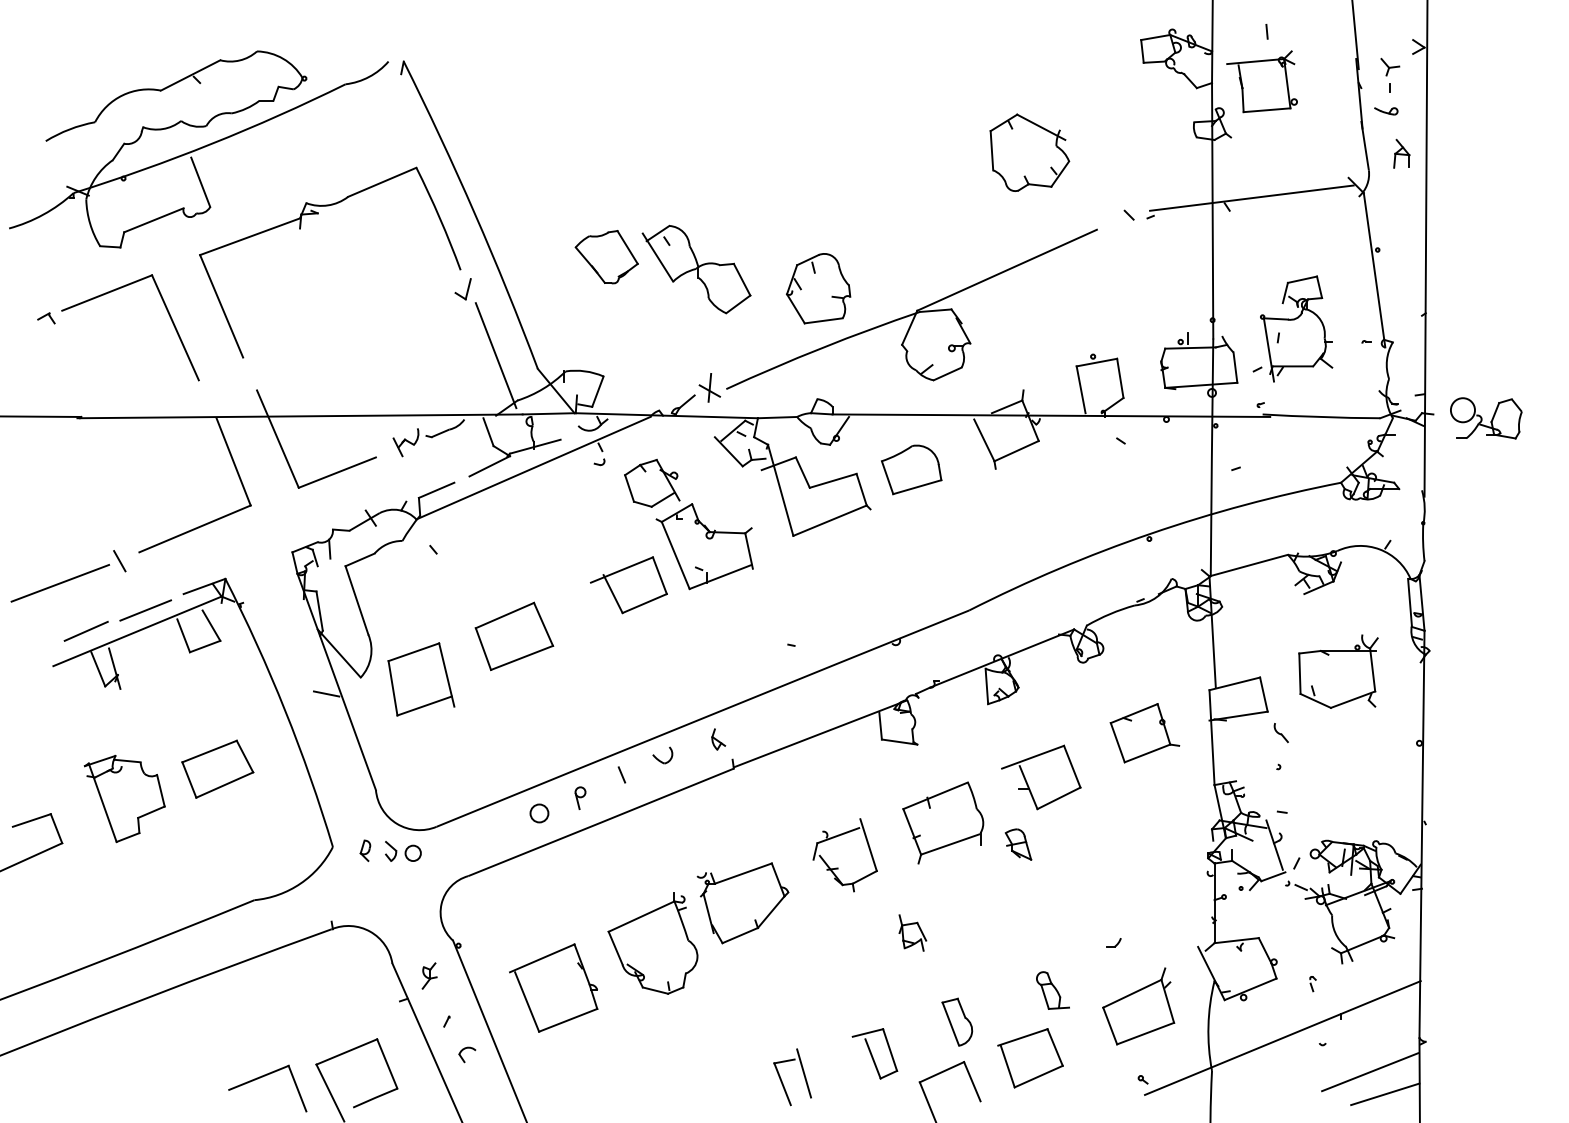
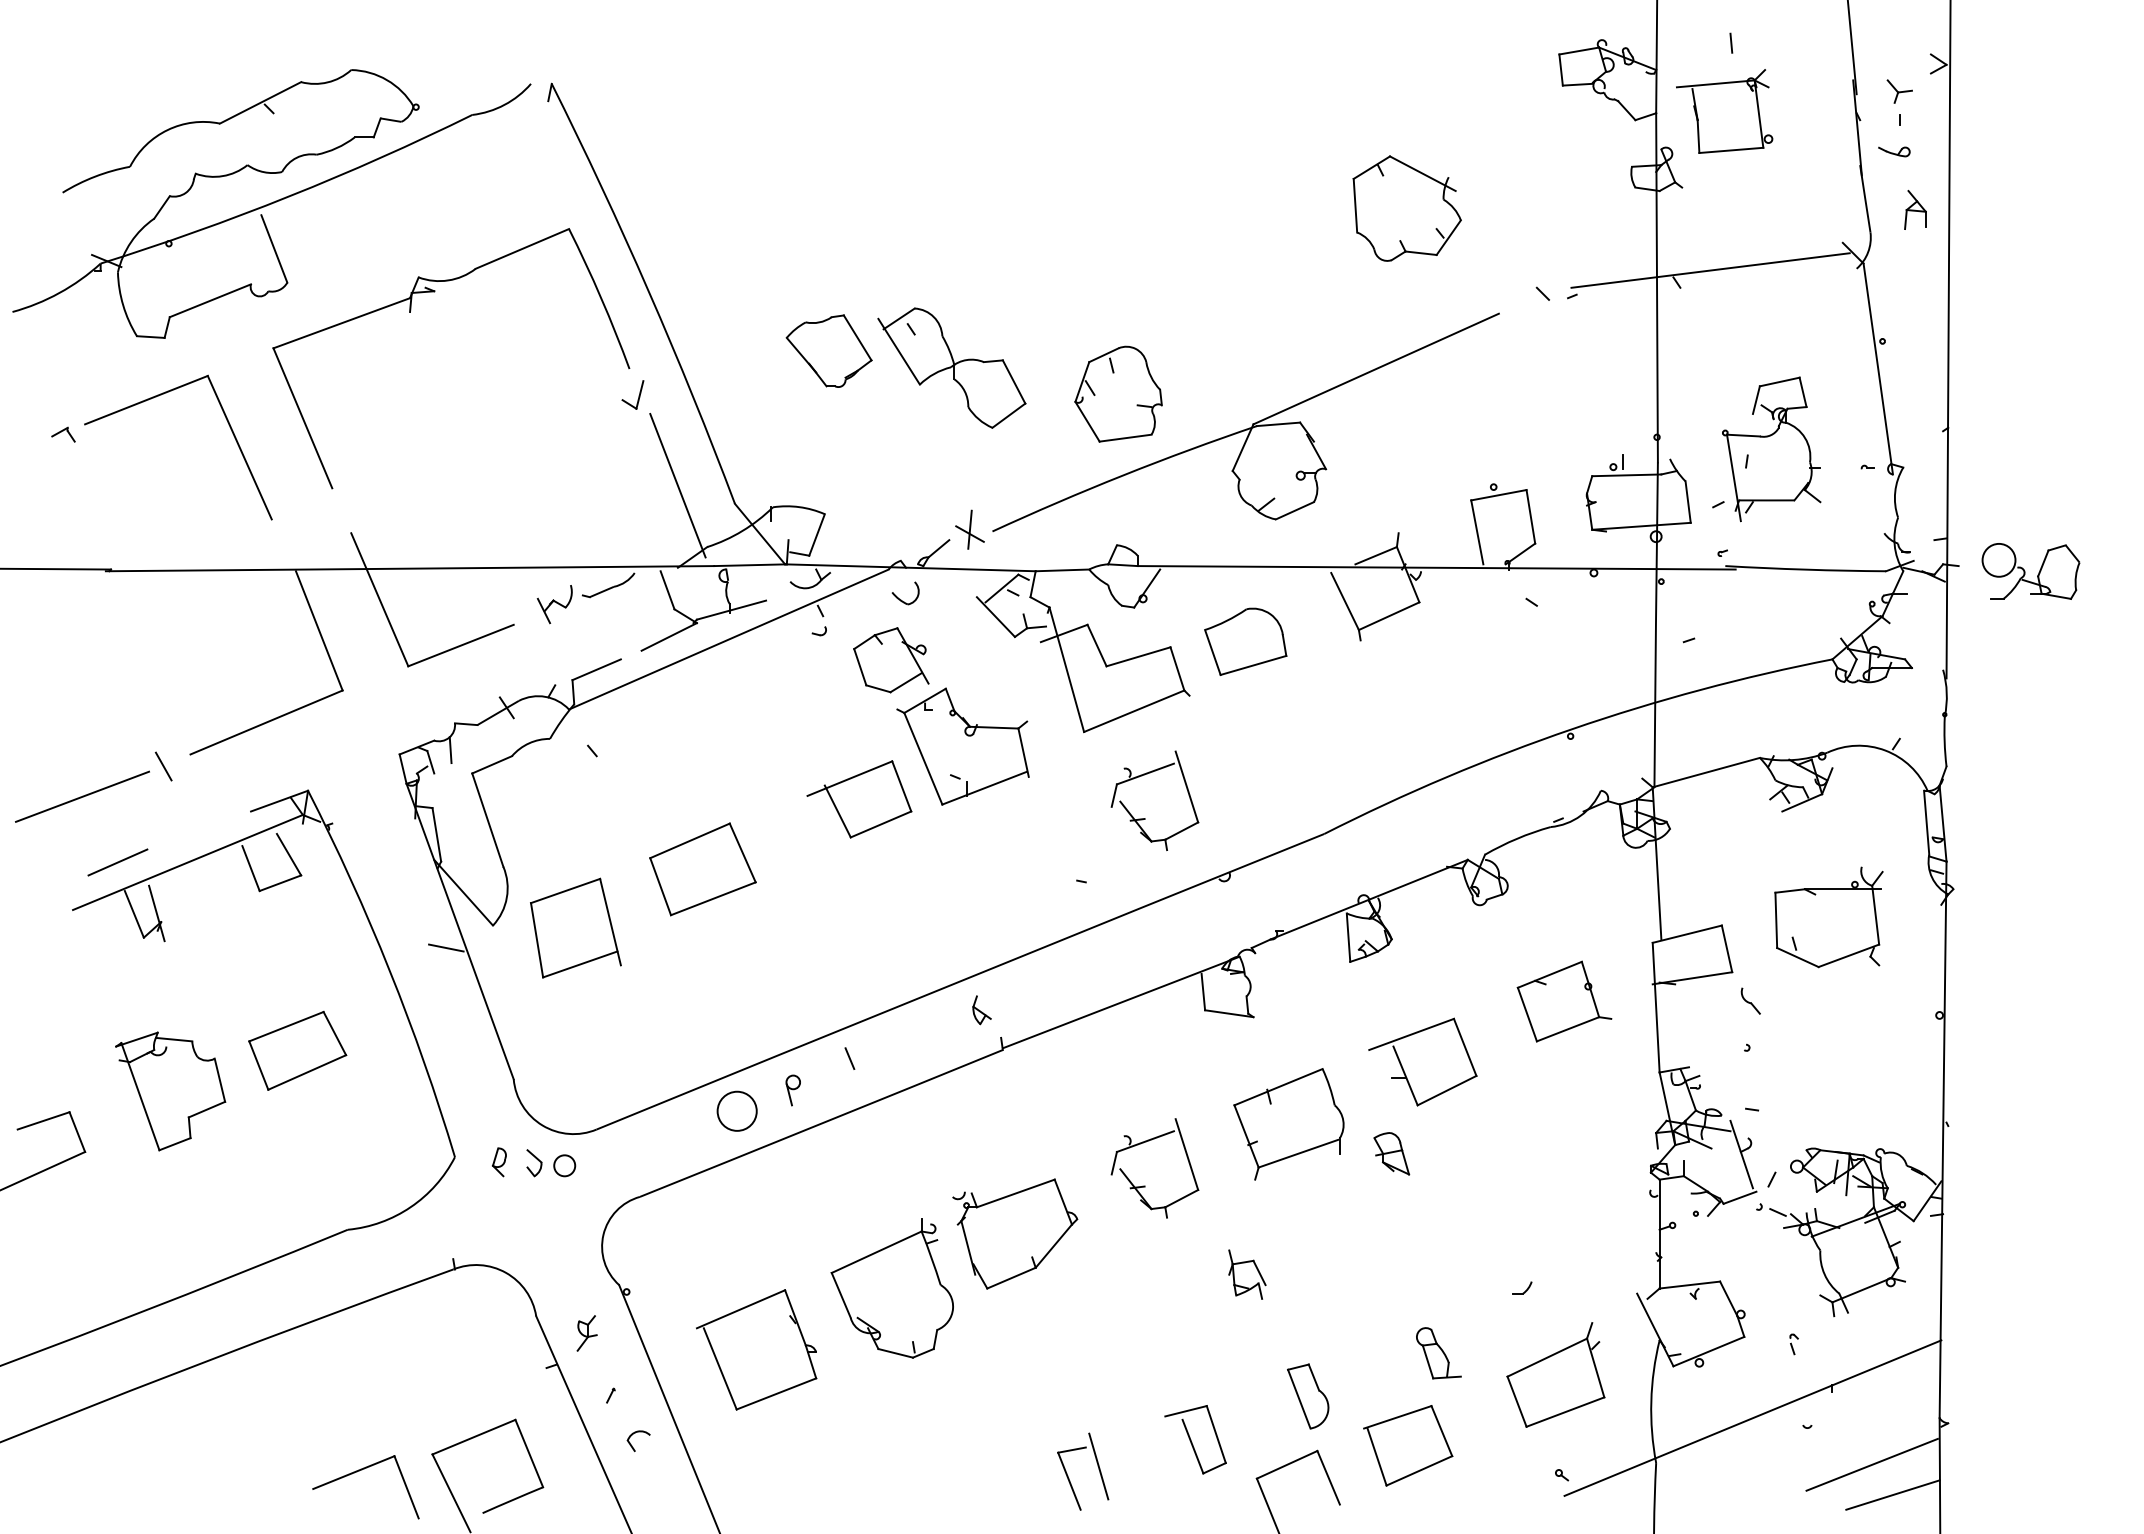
part: (838, 598) -> (1145, 817), added
line: (145, 610) -> (198, 833), removed
part: (662, 755) -> (905, 593), moved
circle: (539, 813) -> (737, 1111), size x1.6

